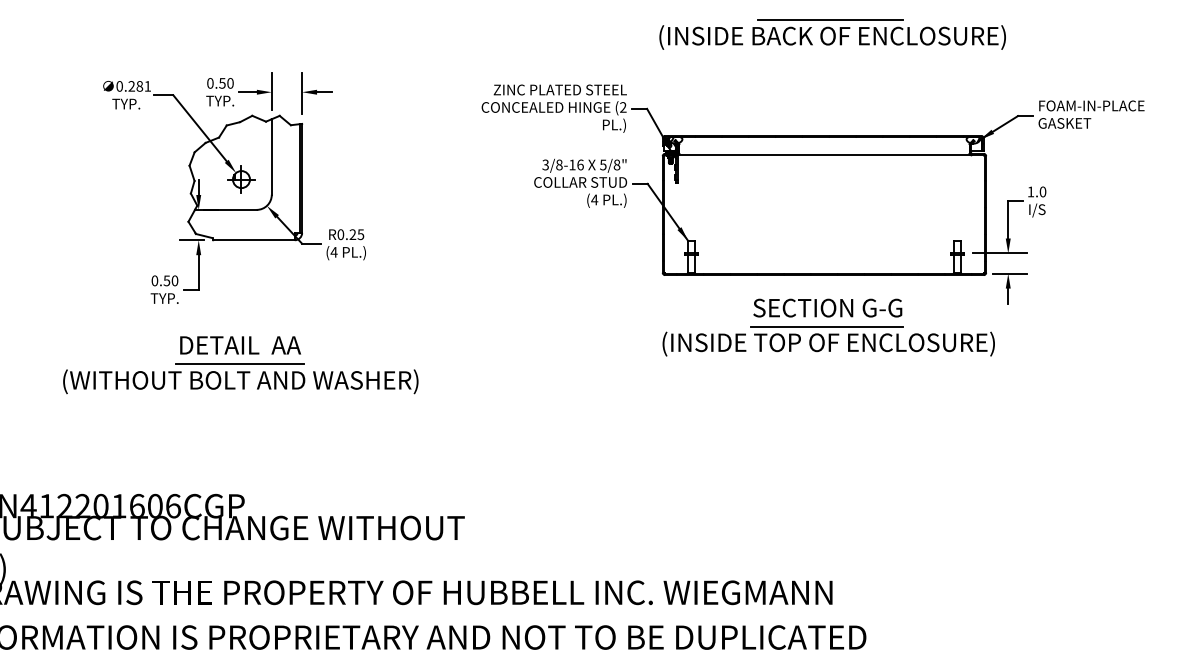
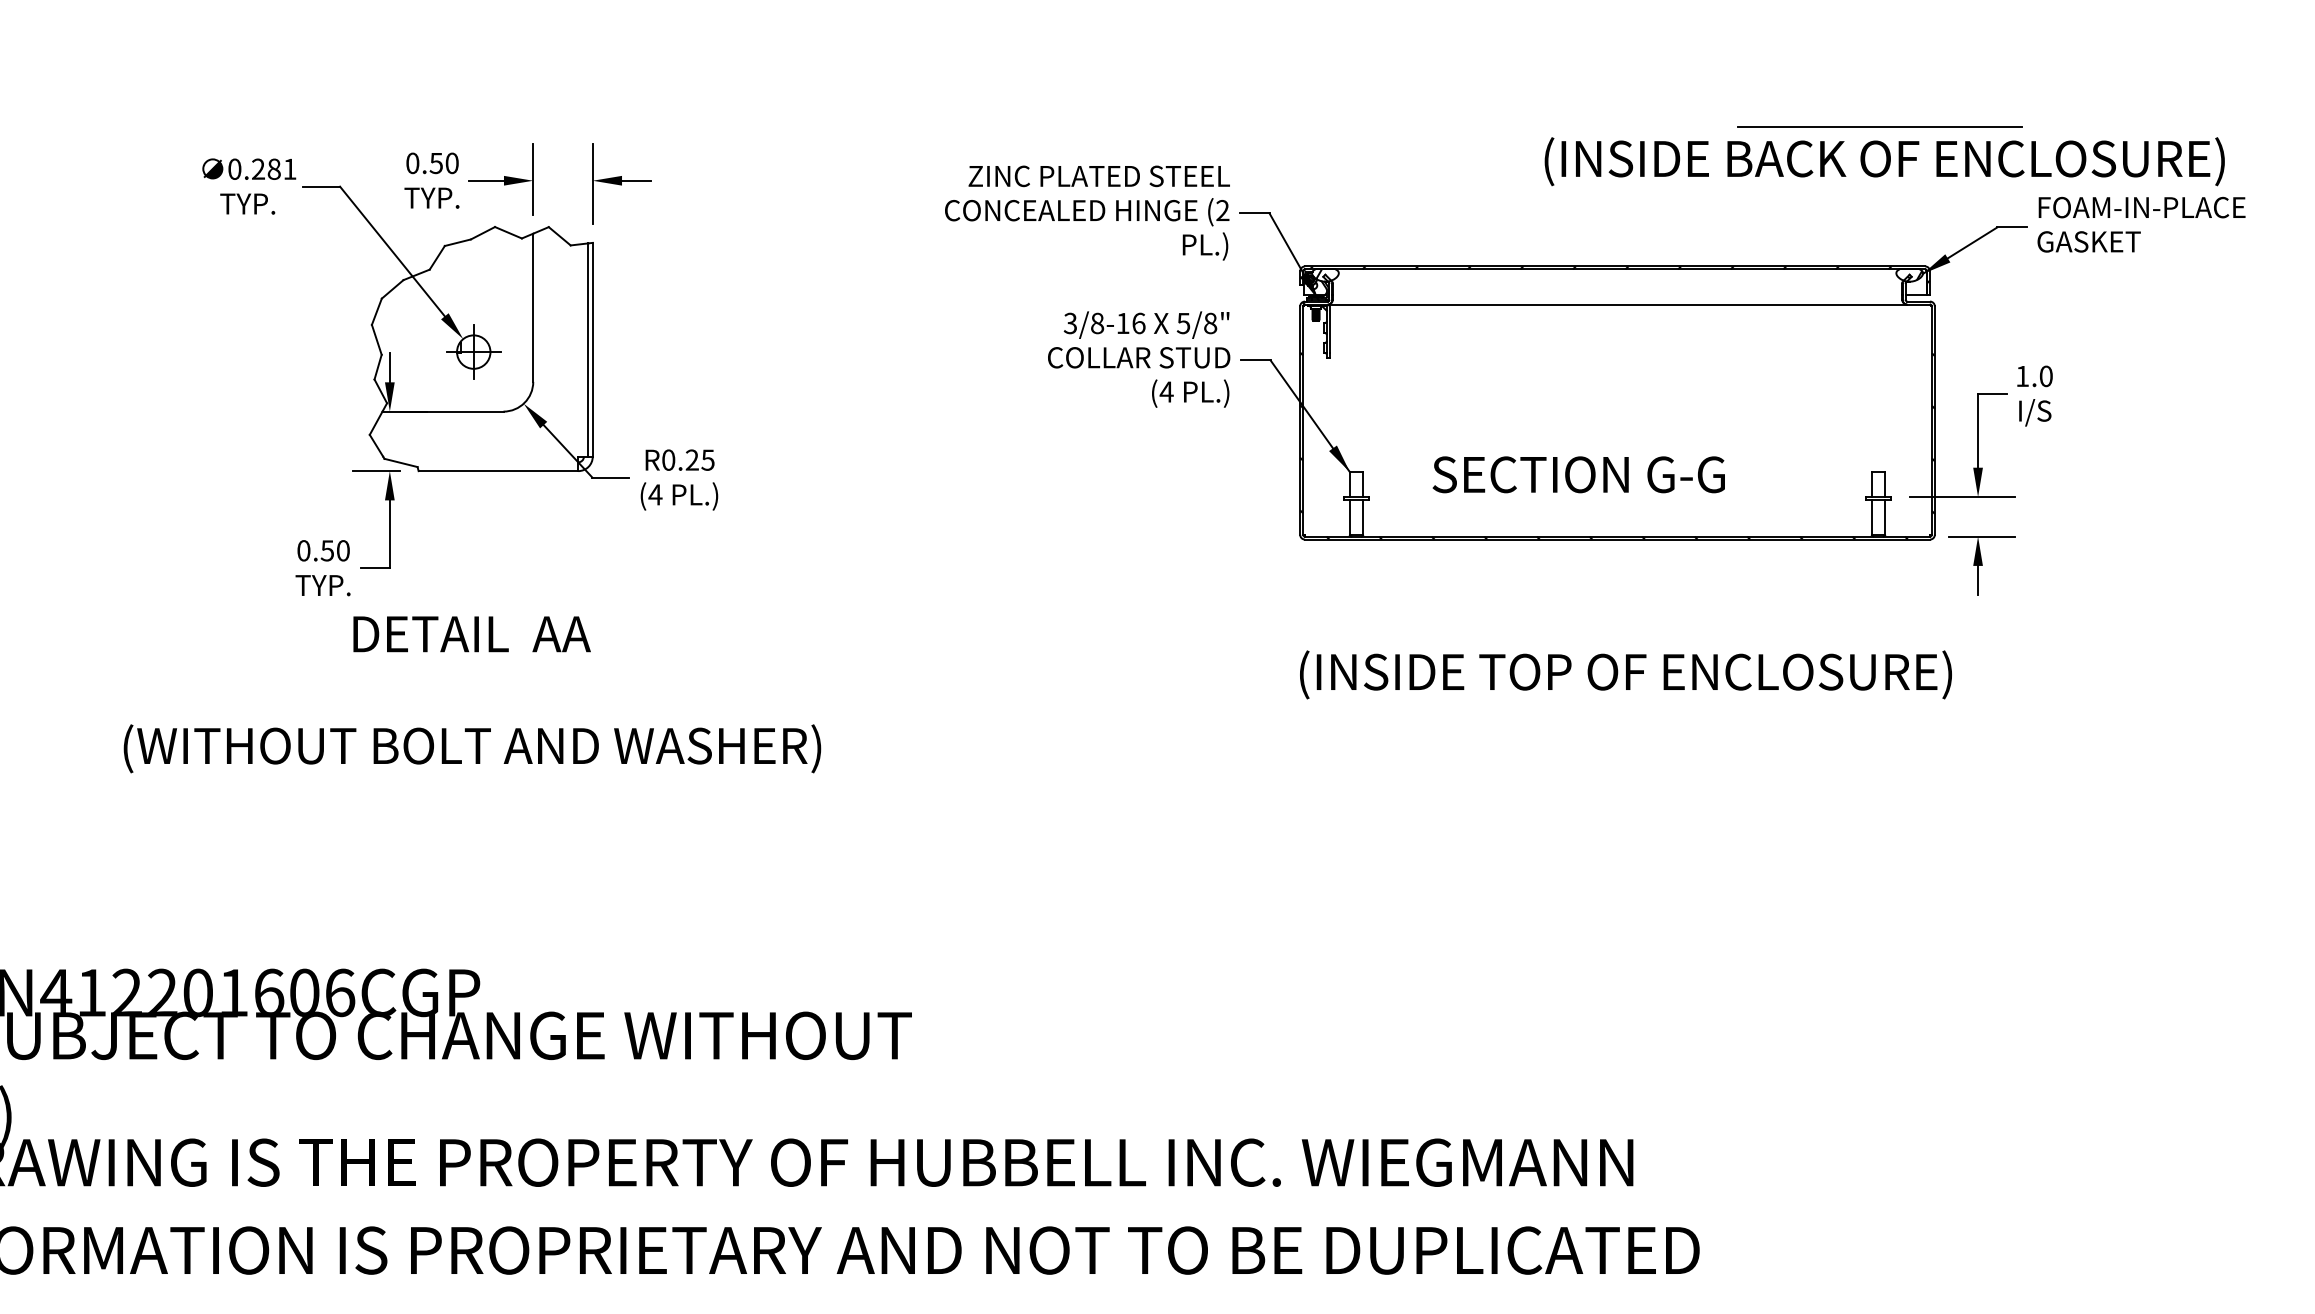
part: (832, 34) -> (1884, 155), moved
text: (827, 307) -> (1578, 473), moved
line: (826, 326) -> (1621, 640), removed
text: (240, 345) -> (471, 634), moved
line: (239, 364) -> (469, 714), removed

